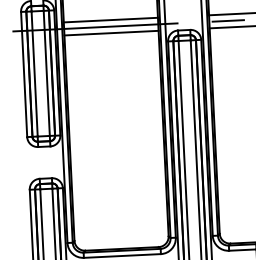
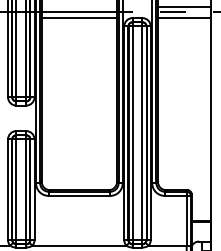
line: (111, 20) -> (79, 7), removed

